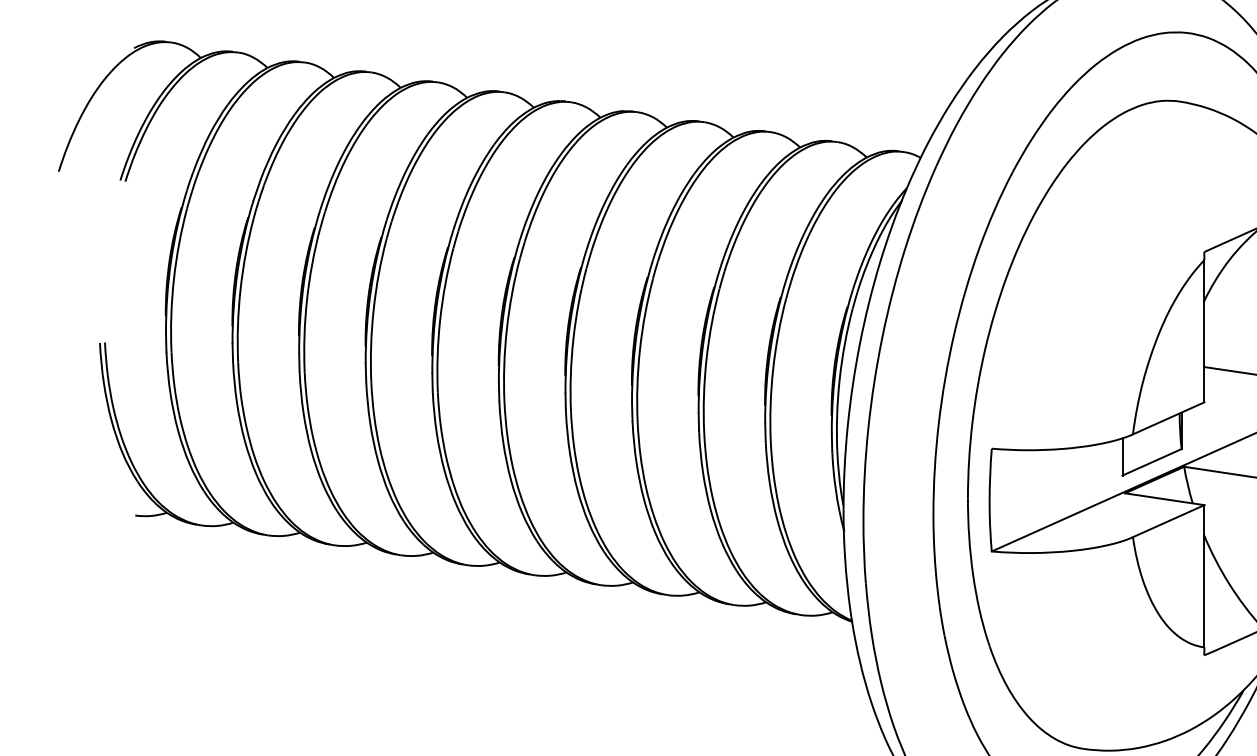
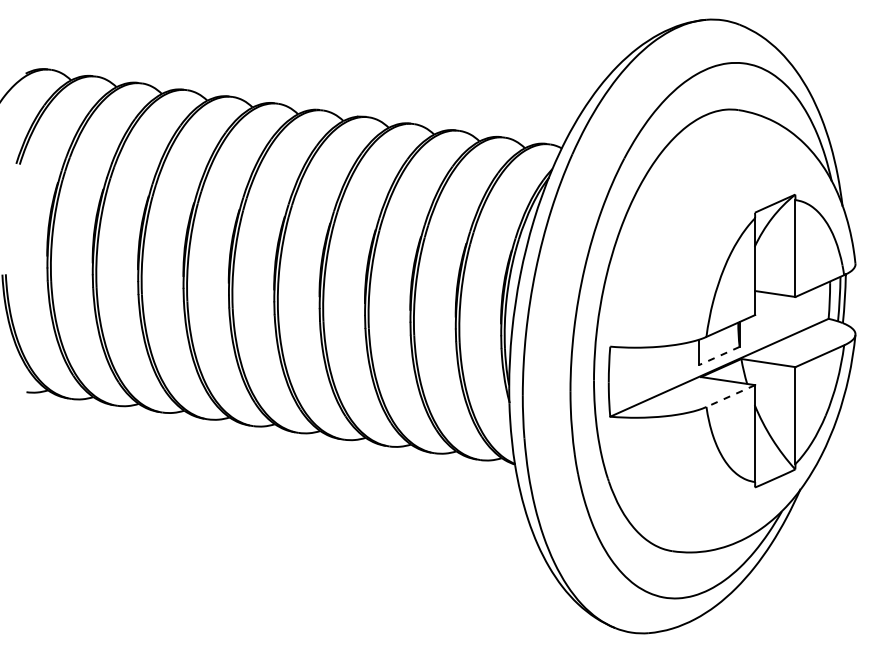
line: (1152, 463) -> (719, 356), solid -> dashed
line: (1168, 521) -> (730, 396), solid -> dashed

